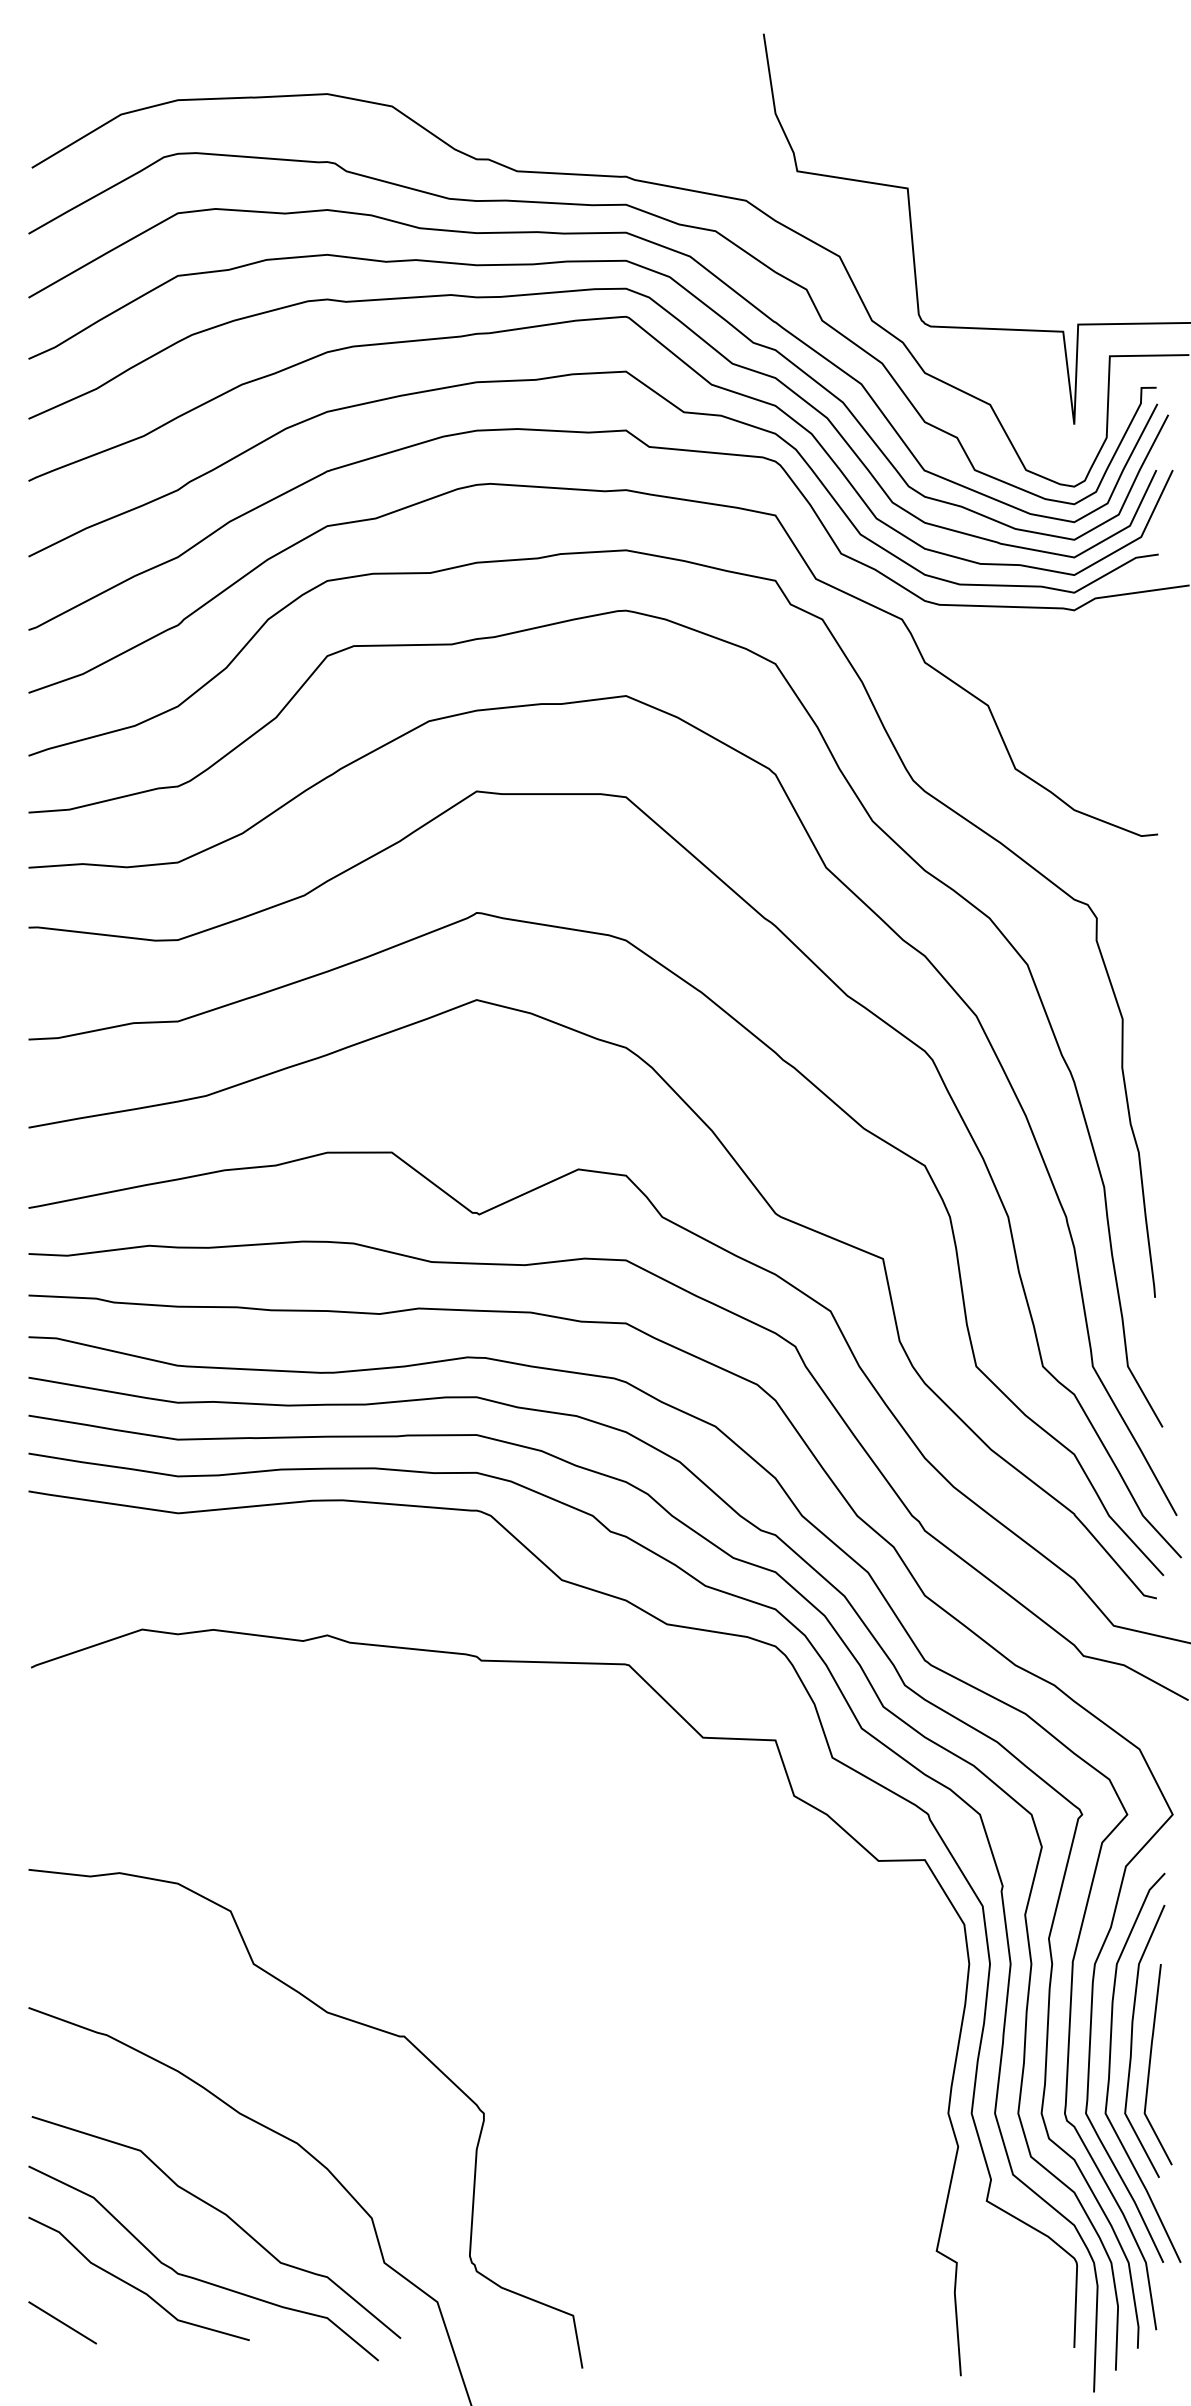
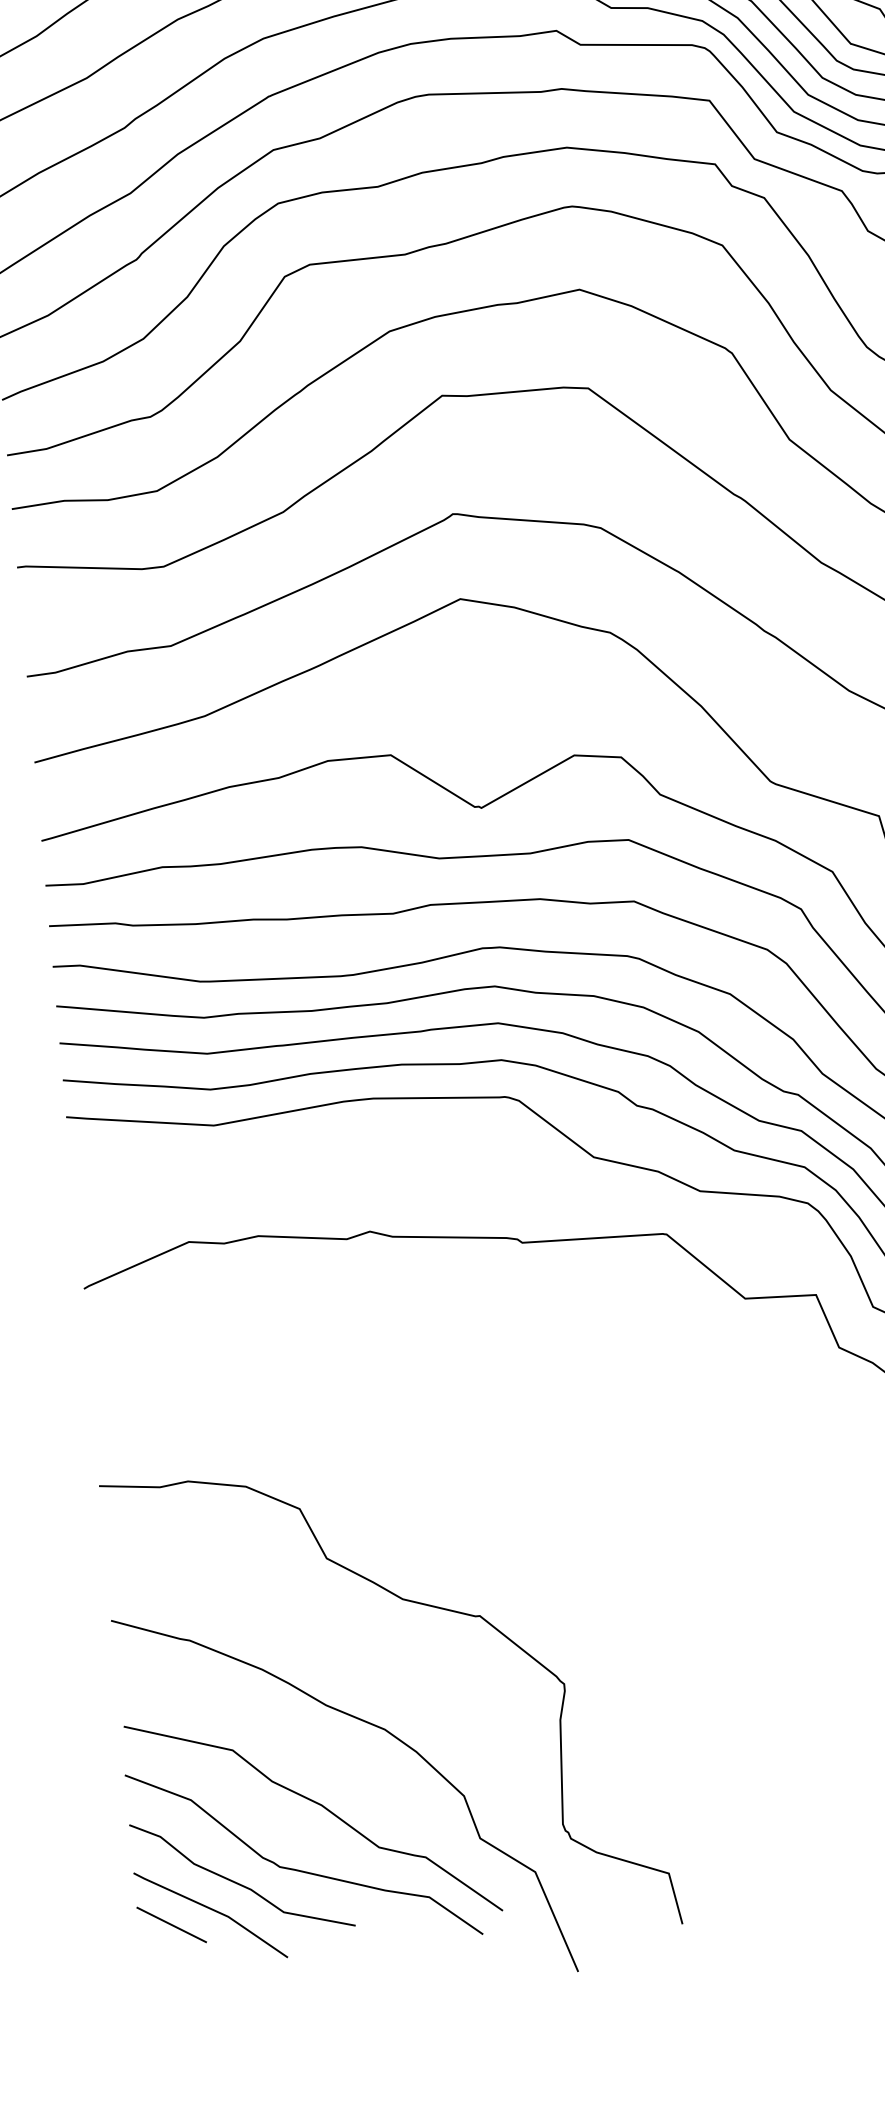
line: (106, 2312) -> (213, 1911), added

